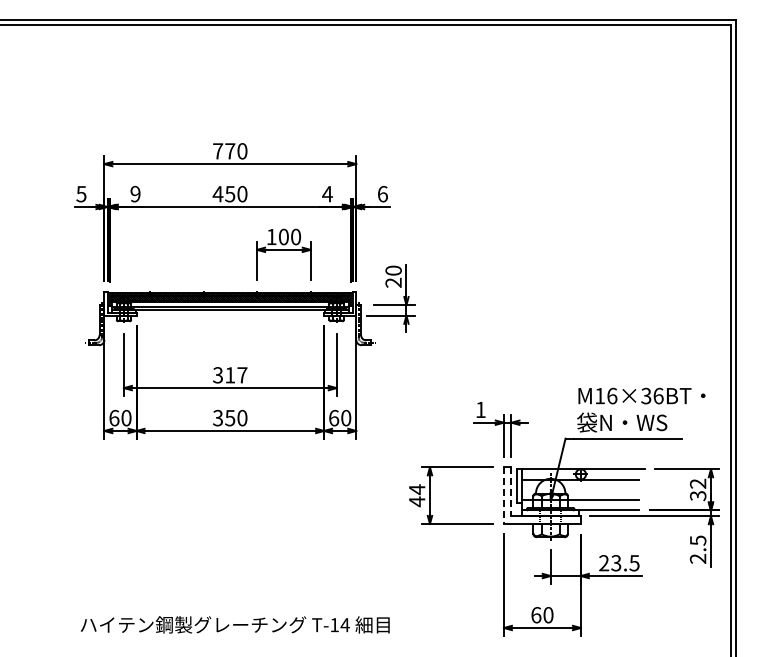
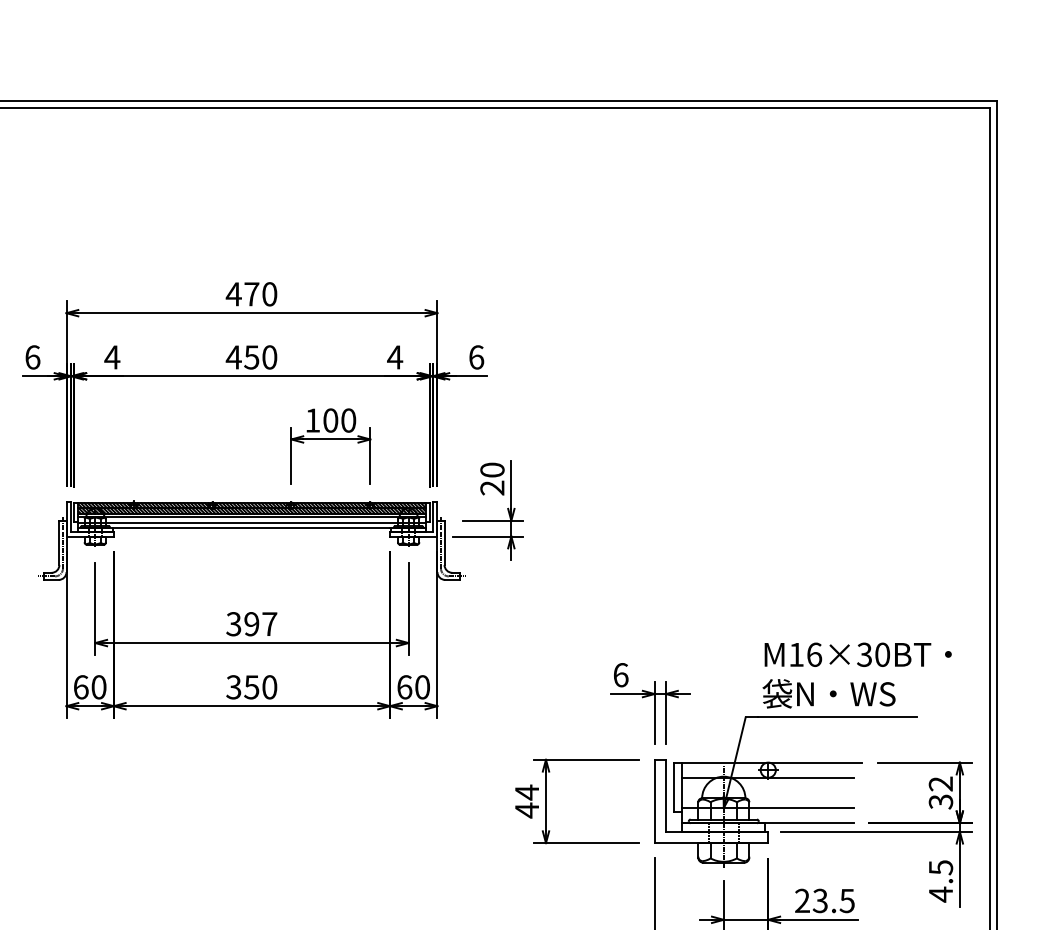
text: (217, 151) -> (233, 294), 770 -> 470
text: (81, 193) -> (32, 356), 5 -> 6
text: (135, 193) -> (112, 356), 9 -> 4
text: (230, 375) -> (252, 624), 317 -> 397
text: (658, 395) -> (882, 653), M16×36BT -> M16×30BT
text: (480, 409) -> (620, 674), 1 -> 6
line: (511, 492) -> (666, 796), dashed -> solid
line: (503, 496) -> (654, 802), dashed -> solid
text: (697, 558) -> (939, 894), 2.5 -> 4.5

